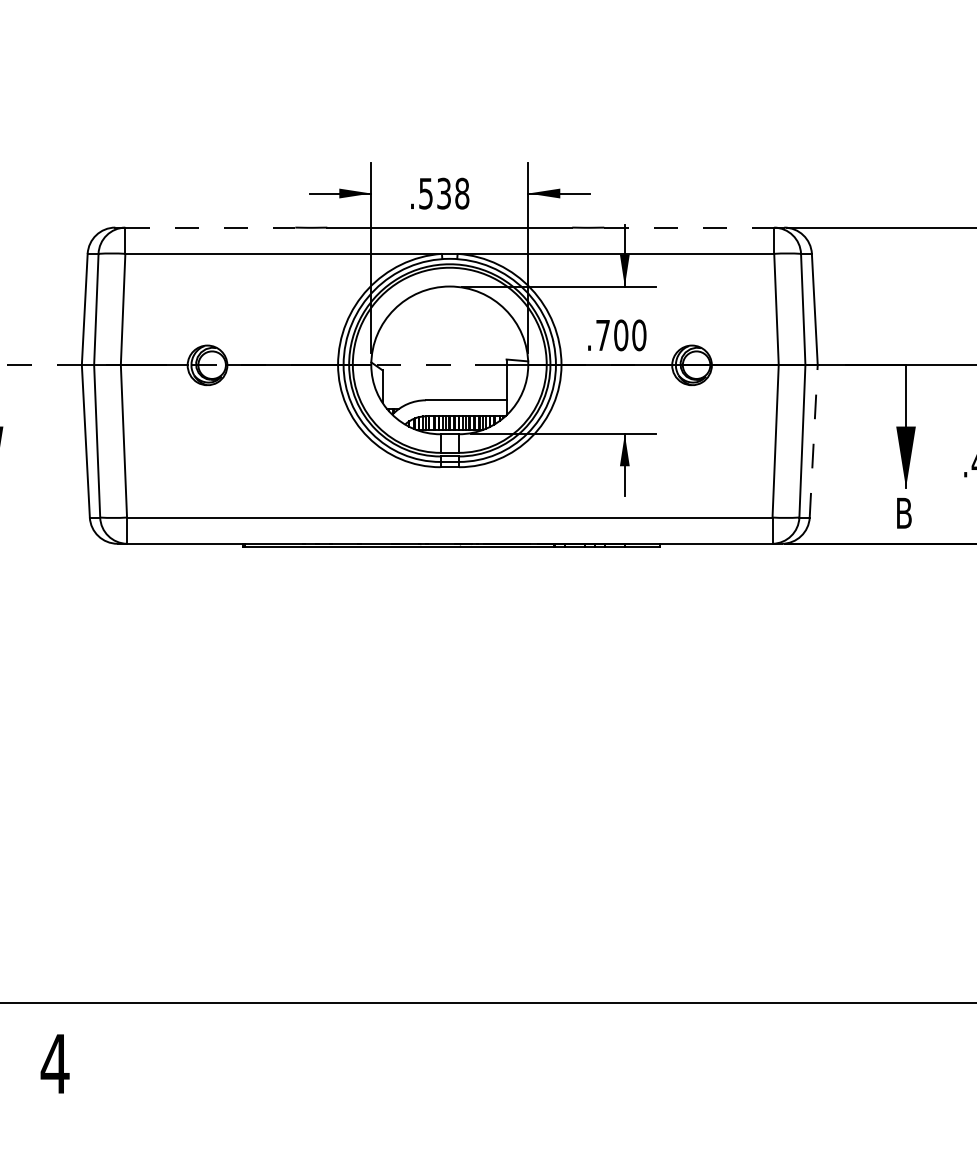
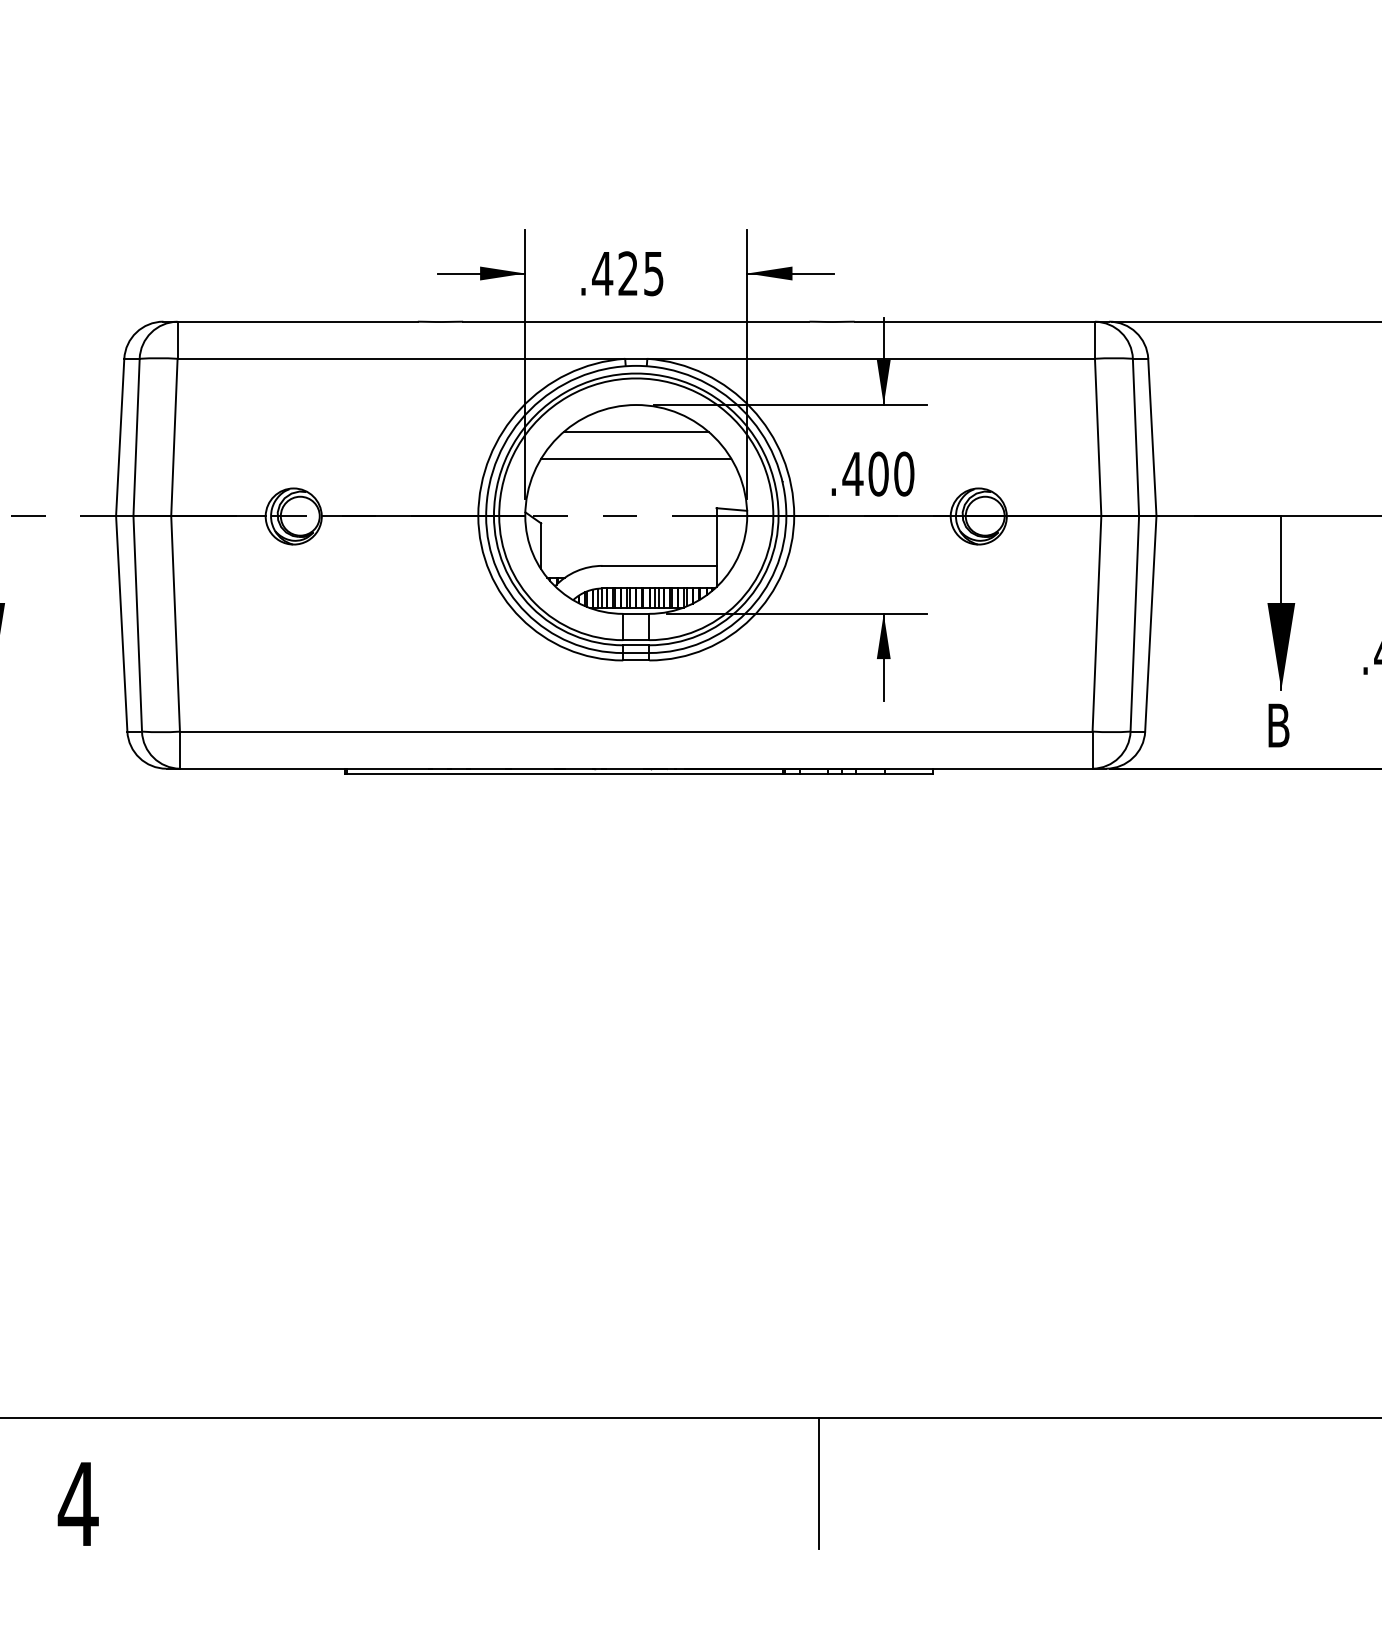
text: (443, 193) -> (627, 273), .538 -> .425
line: (210, 227) -> (298, 321), dashed -> solid
line: (689, 227) -> (975, 321), dashed -> solid
line: (449, 305) -> (635, 431), added
line: (449, 324) -> (636, 458), added
text: (602, 334) -> (852, 473), .700 -> .400
line: (813, 441) -> (1150, 623), dashed -> solid
line: (579, 1049) -> (819, 1483), added

